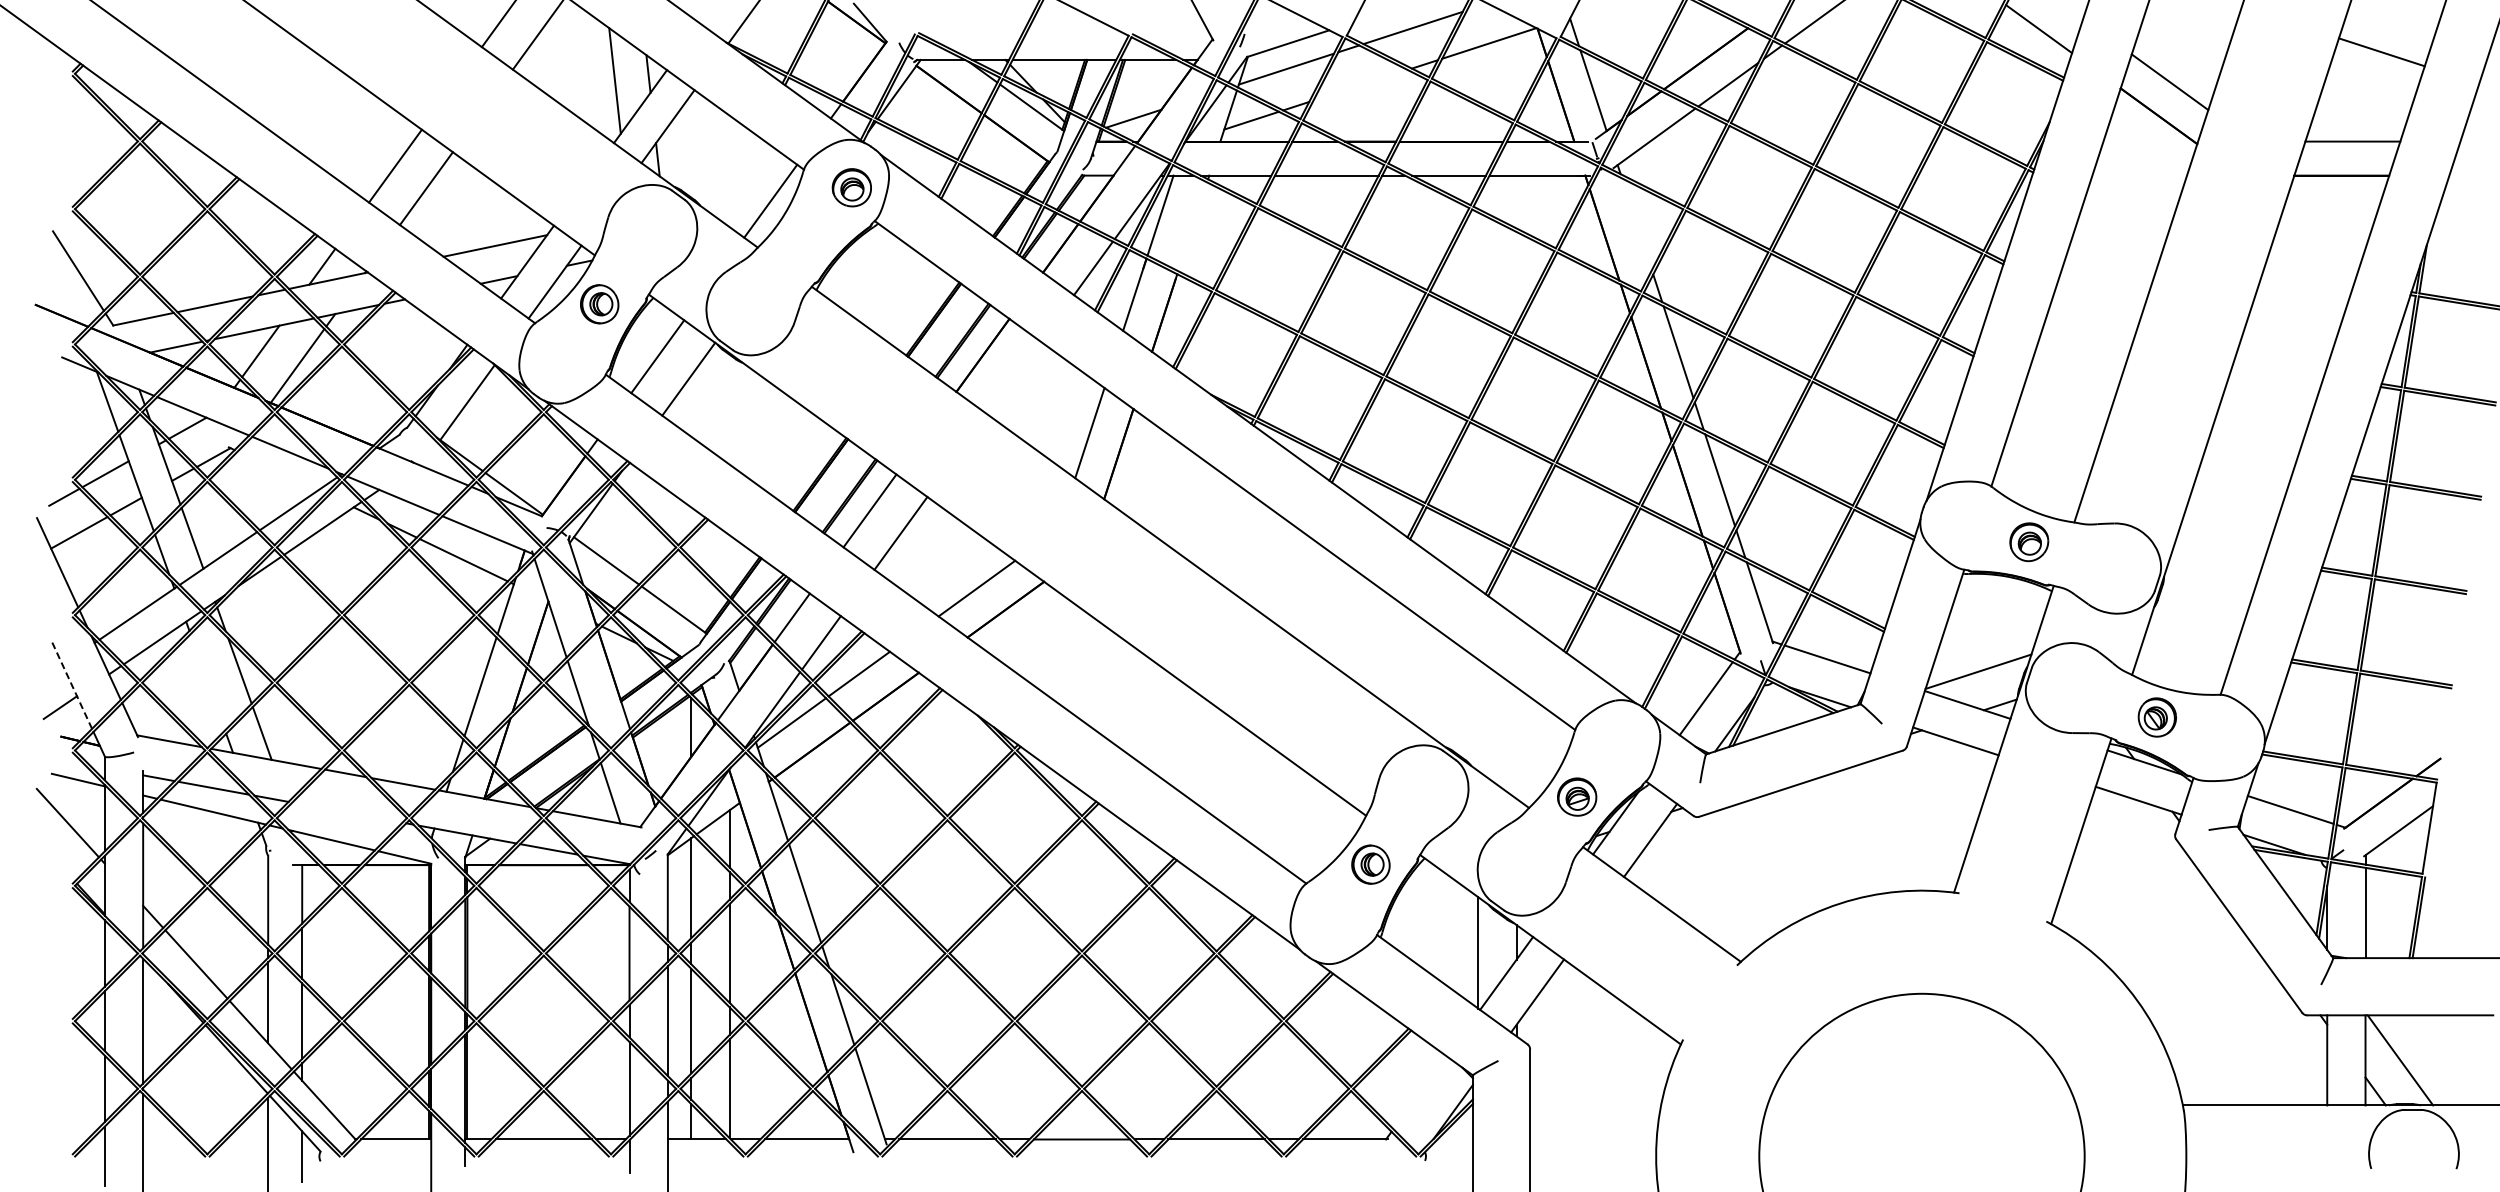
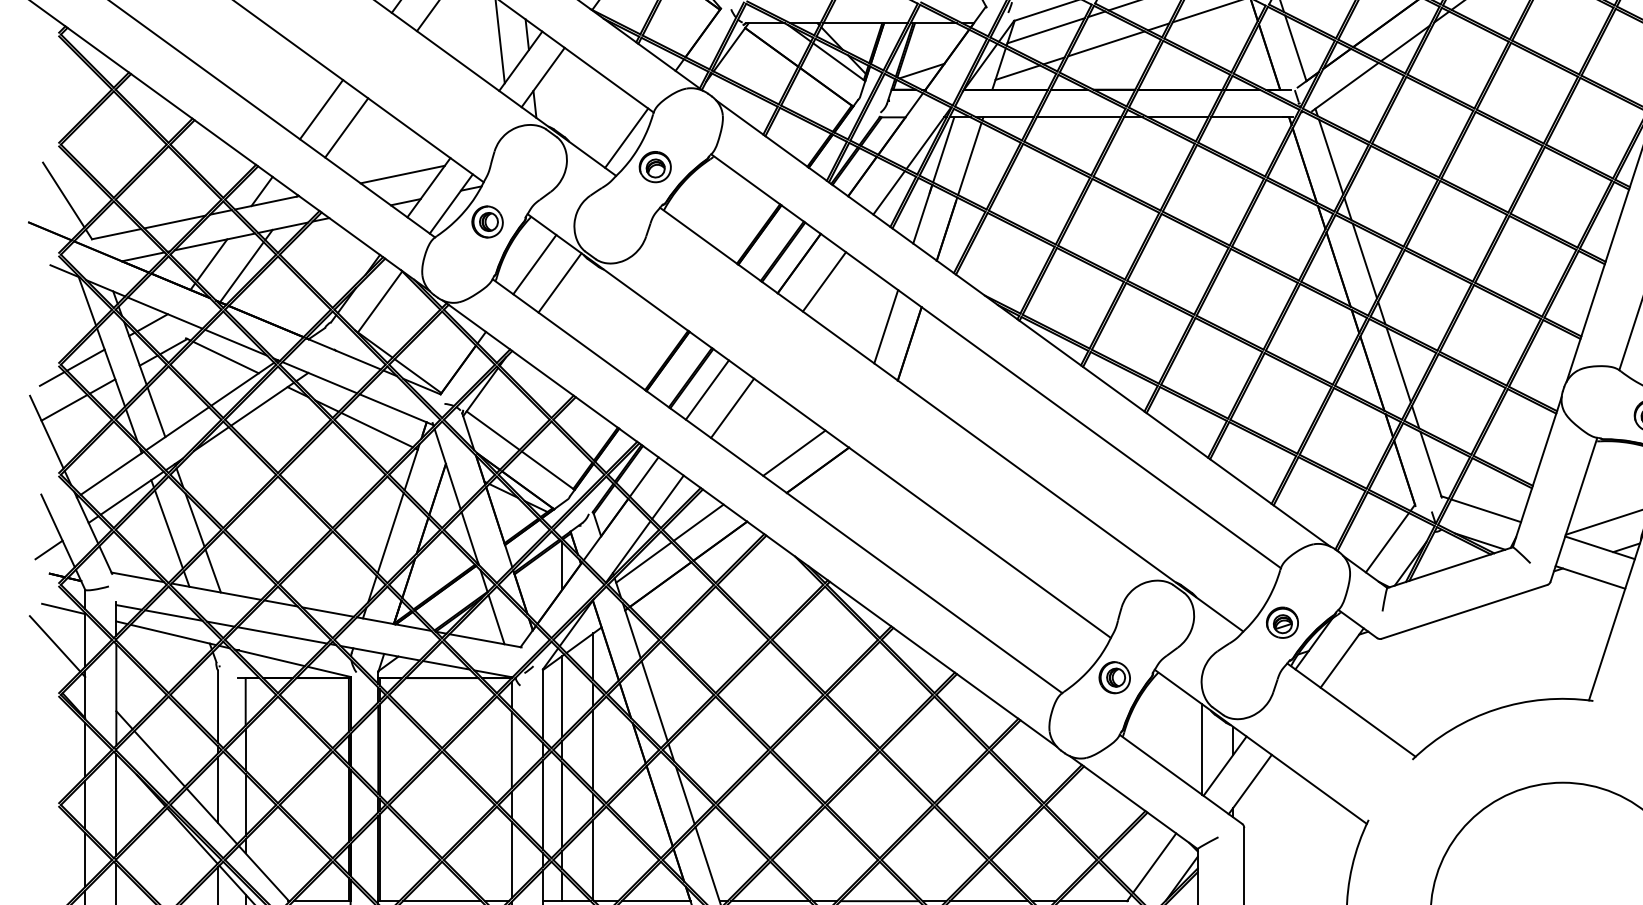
line: (1360, 85) -> (1106, 44), added
part: (851, 187) -> (654, 166), moved
line: (1636, 224) -> (1330, 157), added
line: (1192, 226) -> (969, 158), added
line: (1013, 377) -> (824, 281), added
line: (277, 470) -> (225, 357), added
line: (207, 682) -> (168, 529), added
line: (71, 683) -> (58, 530), dashed -> solid
line: (347, 812) -> (282, 635), added
line: (1419, 1092) -> (1154, 862), added

